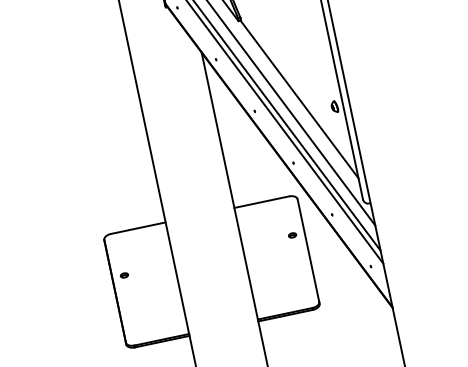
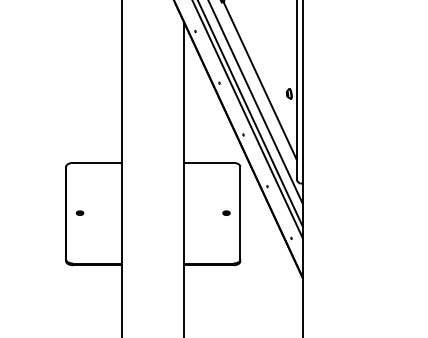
part: (292, 234) -> (226, 212), moved
part: (123, 274) -> (79, 212), moved

